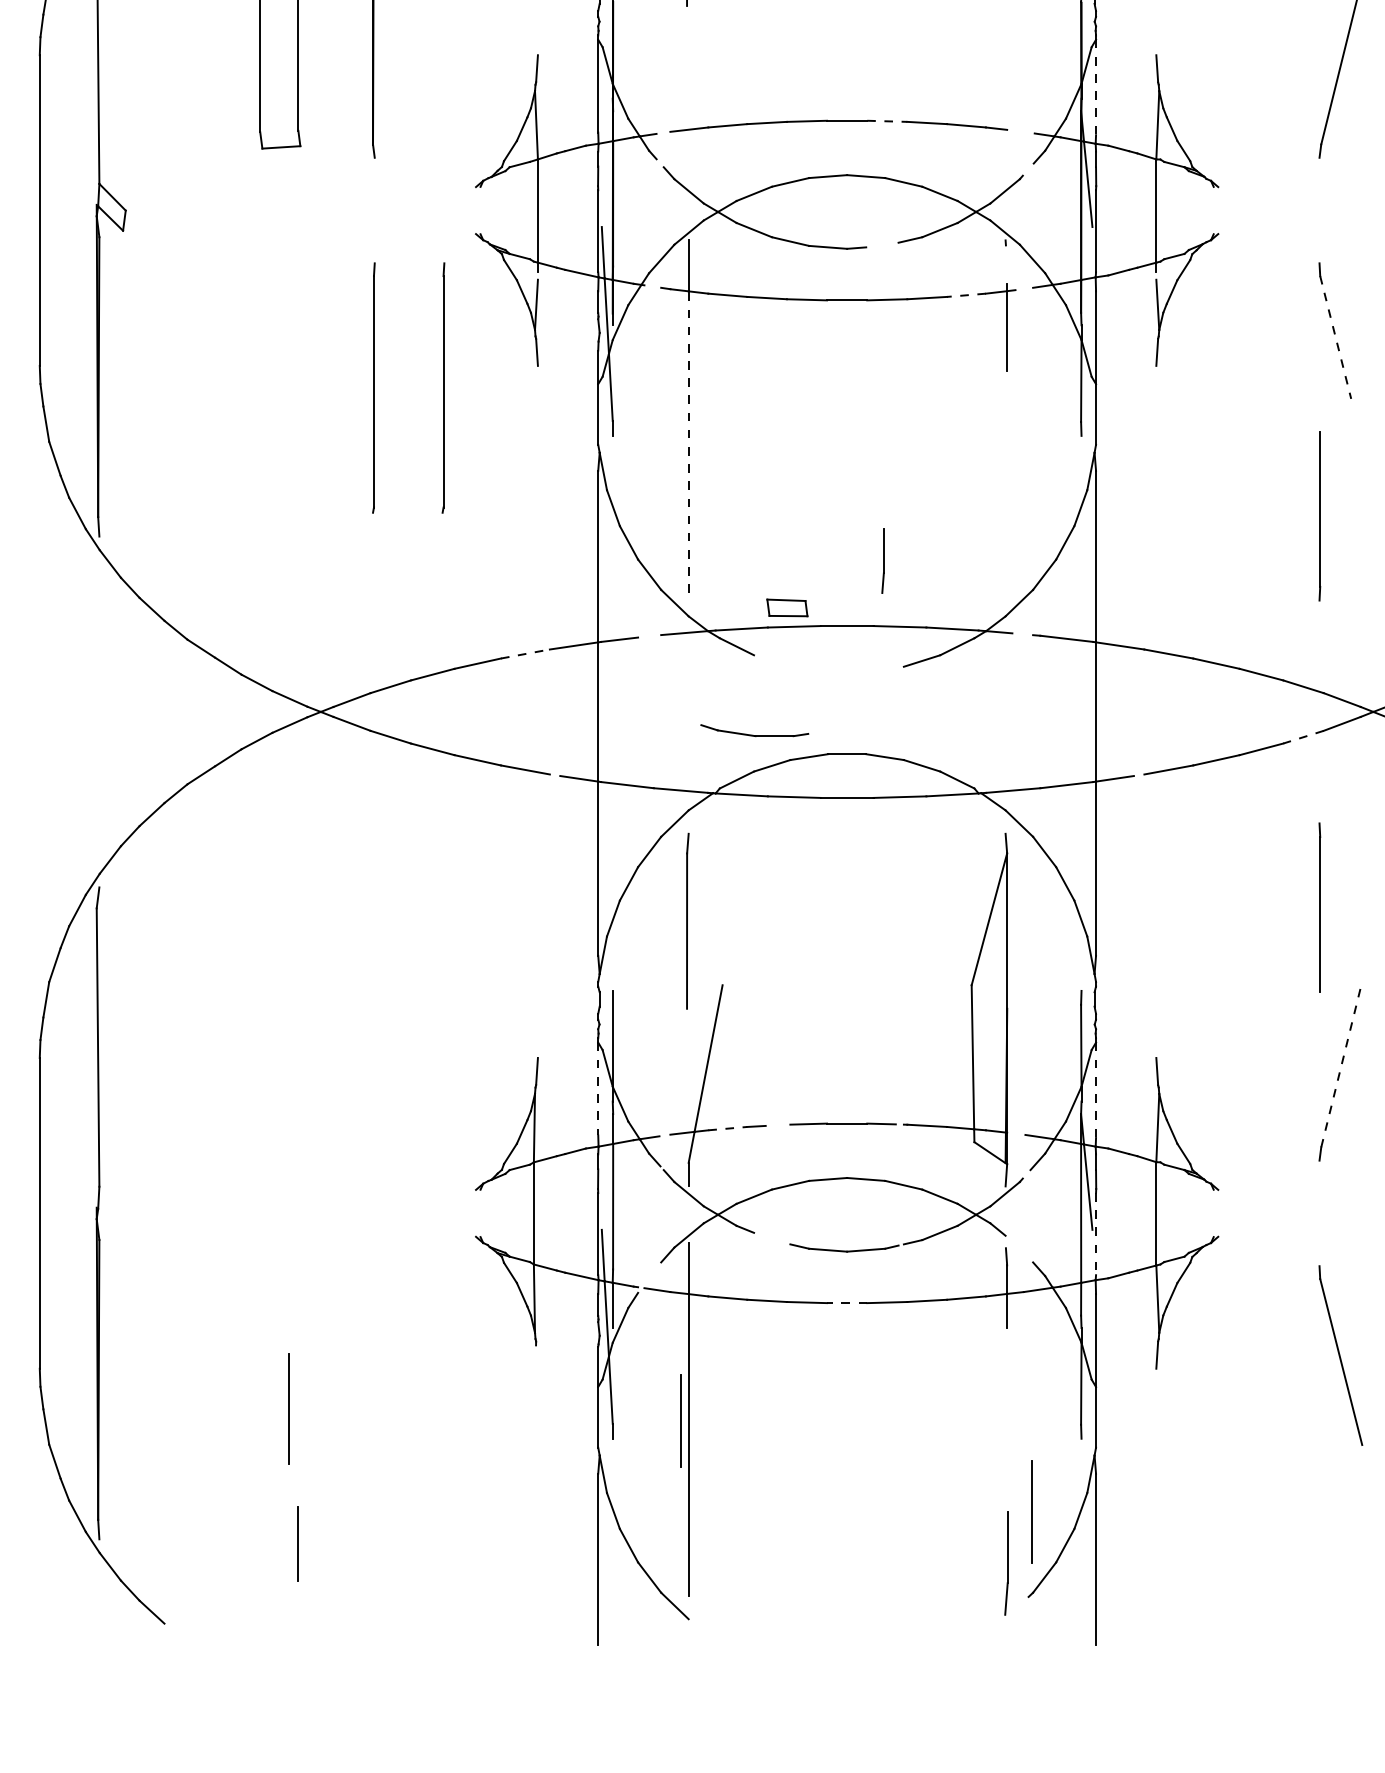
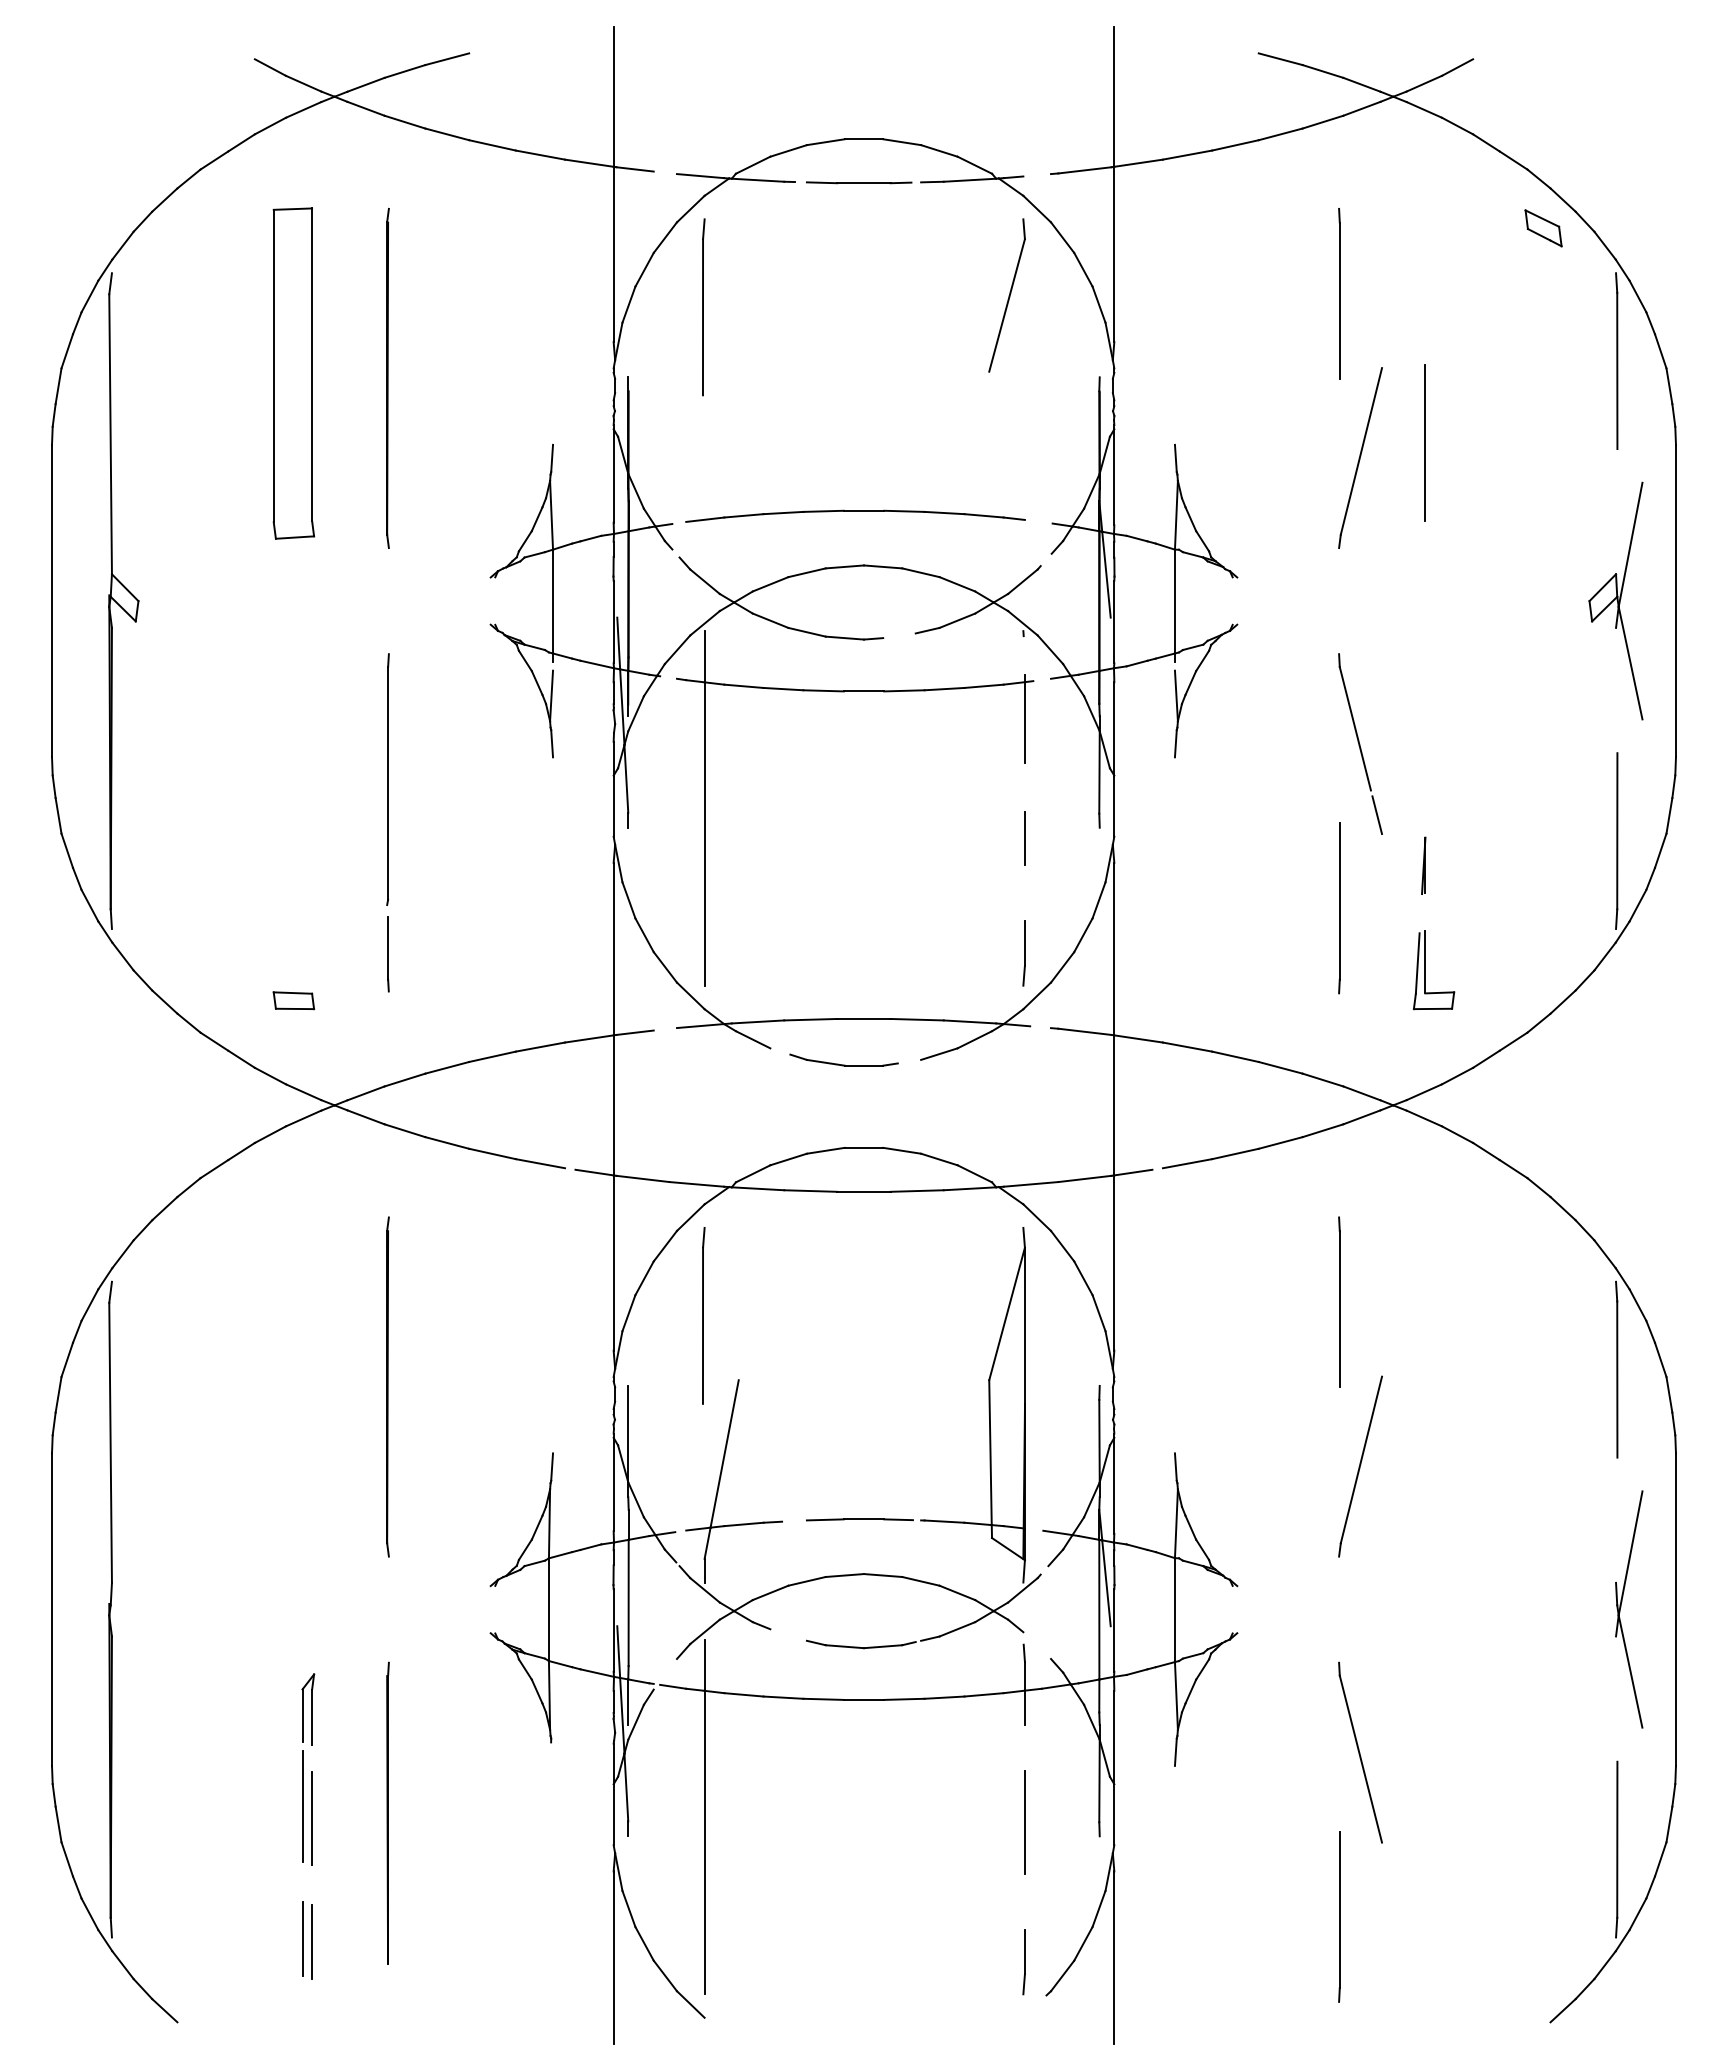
line: (1096, 87) -> (1114, 477), dashed -> solid
line: (887, 121) -> (904, 511), dashed -> solid
line: (966, 295) -> (984, 686), dashed -> solid
line: (1335, 337) -> (1355, 728), dashed -> solid
part: (442, 387) -> (457, 779), removed
line: (1357, 423) -> (1377, 815), added
line: (688, 442) -> (704, 834), dashed -> solid
line: (1006, 446) -> (1024, 838), added
part: (882, 560) -> (1023, 953), moved
line: (374, 561) -> (388, 954), added
part: (786, 607) -> (293, 1000), moved
line: (525, 654) -> (540, 1047), dashed -> solid
part: (754, 729) -> (843, 1059), moved
line: (1303, 736) -> (1322, 1130), dashed -> solid
line: (373, 991) -> (387, 1386), added
line: (1341, 1064) -> (1361, 1459), dashed -> solid
line: (598, 1088) -> (613, 1484), dashed -> solid
line: (1096, 1089) -> (1114, 1485), dashed -> solid
line: (727, 1128) -> (743, 1524), dashed -> solid
line: (1096, 1235) -> (1114, 1631), dashed -> solid
line: (846, 1302) -> (863, 1699), dashed -> solid
part: (294, 1312) -> (308, 1709), added
line: (373, 1415) -> (387, 1812), added
line: (680, 1421) -> (311, 1818), moved
line: (1031, 1511) -> (1024, 1822), moved
line: (1319, 1518) -> (1339, 1916), added
line: (288, 1540) -> (302, 1938), added
part: (1005, 1564) -> (1023, 1962), size x0.62

